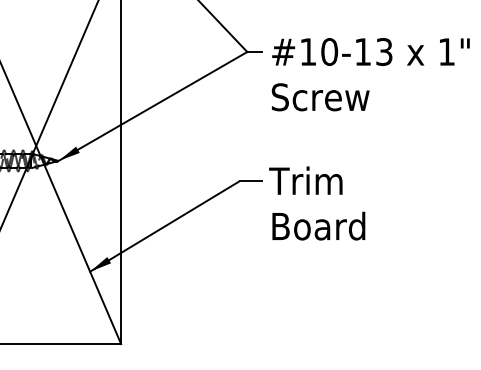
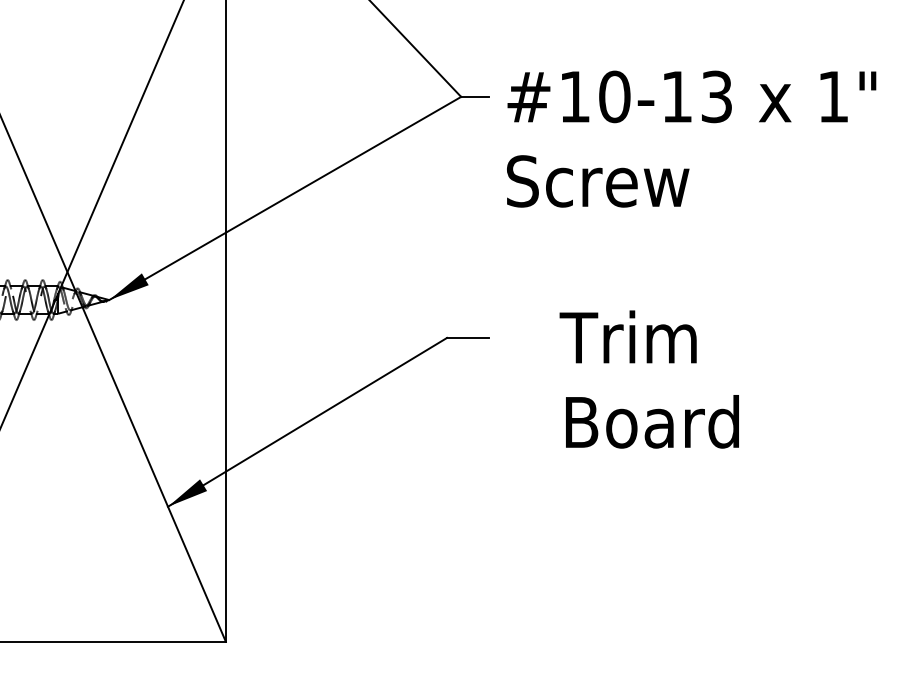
text: (317, 203) -> (649, 379), moved

